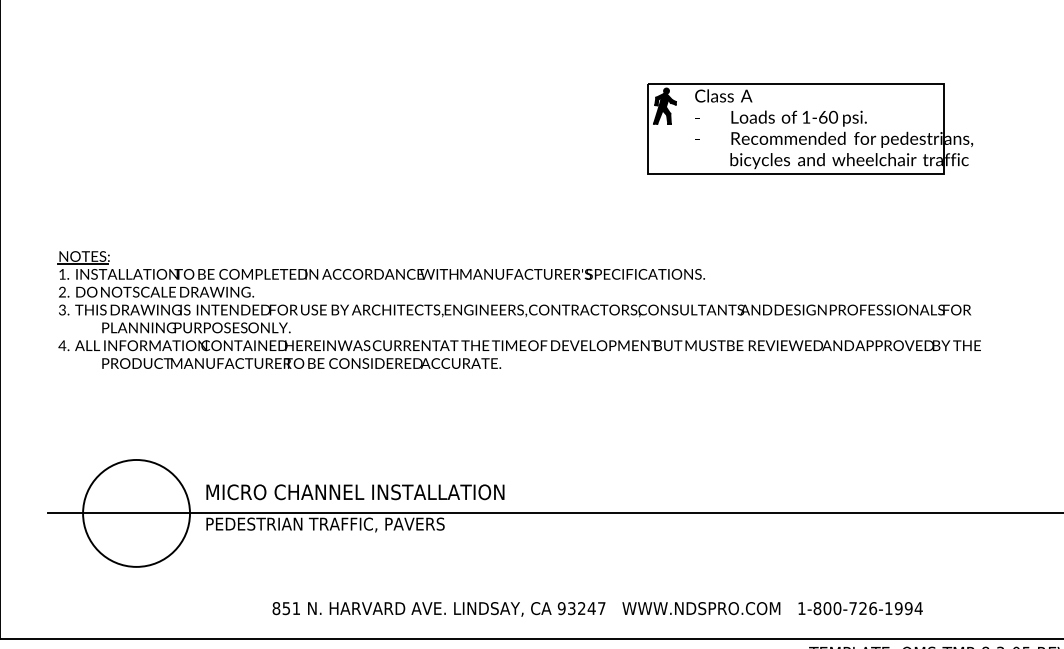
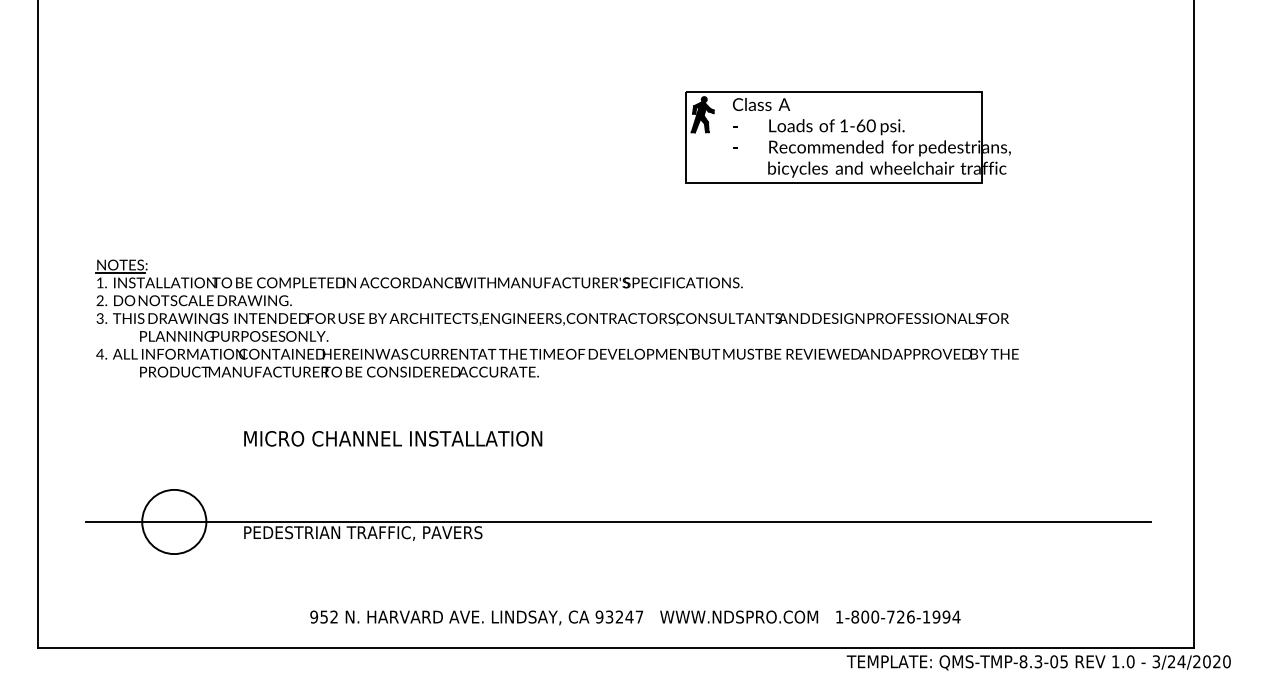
text: (355, 491) -> (393, 438), moved
circle: (135, 512) -> (173, 521), size x0.6
text: (285, 607) -> (323, 616), 851 -> 952

